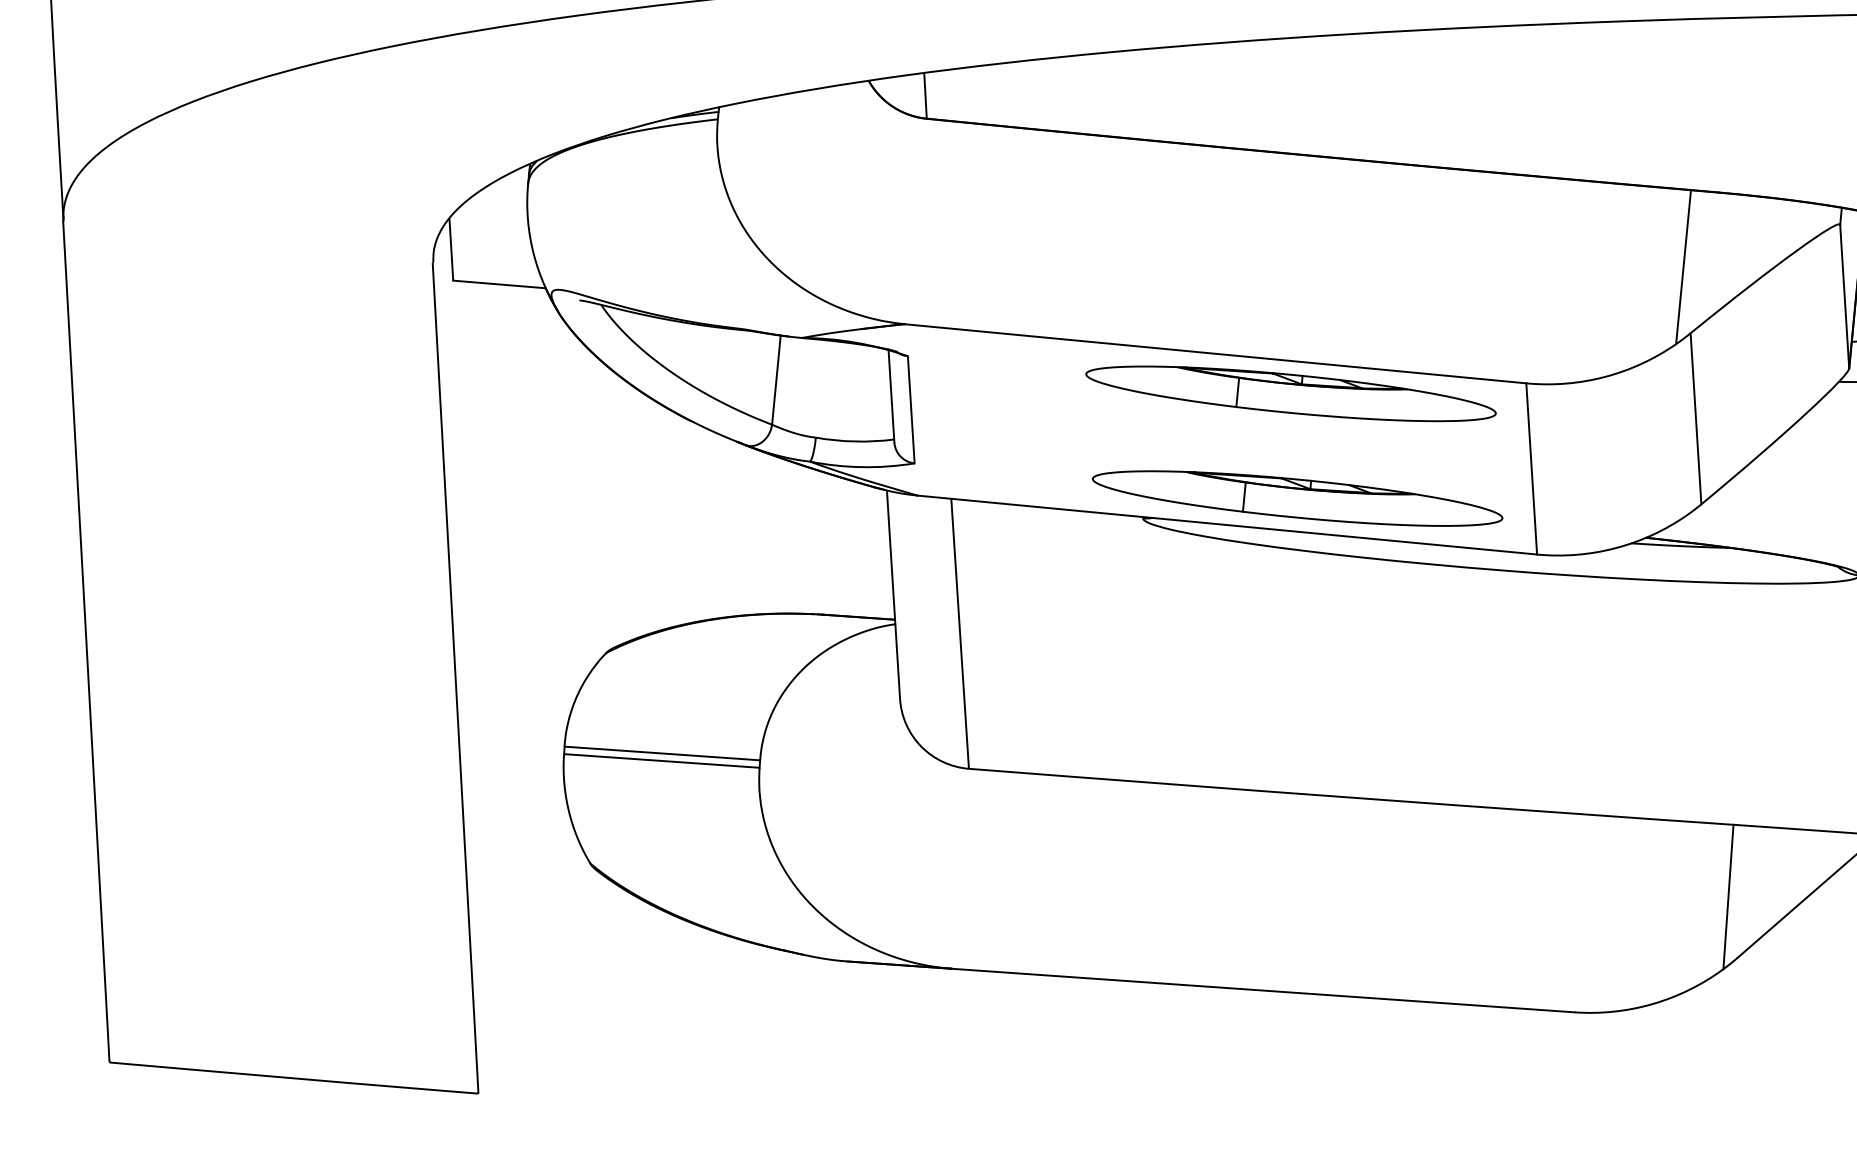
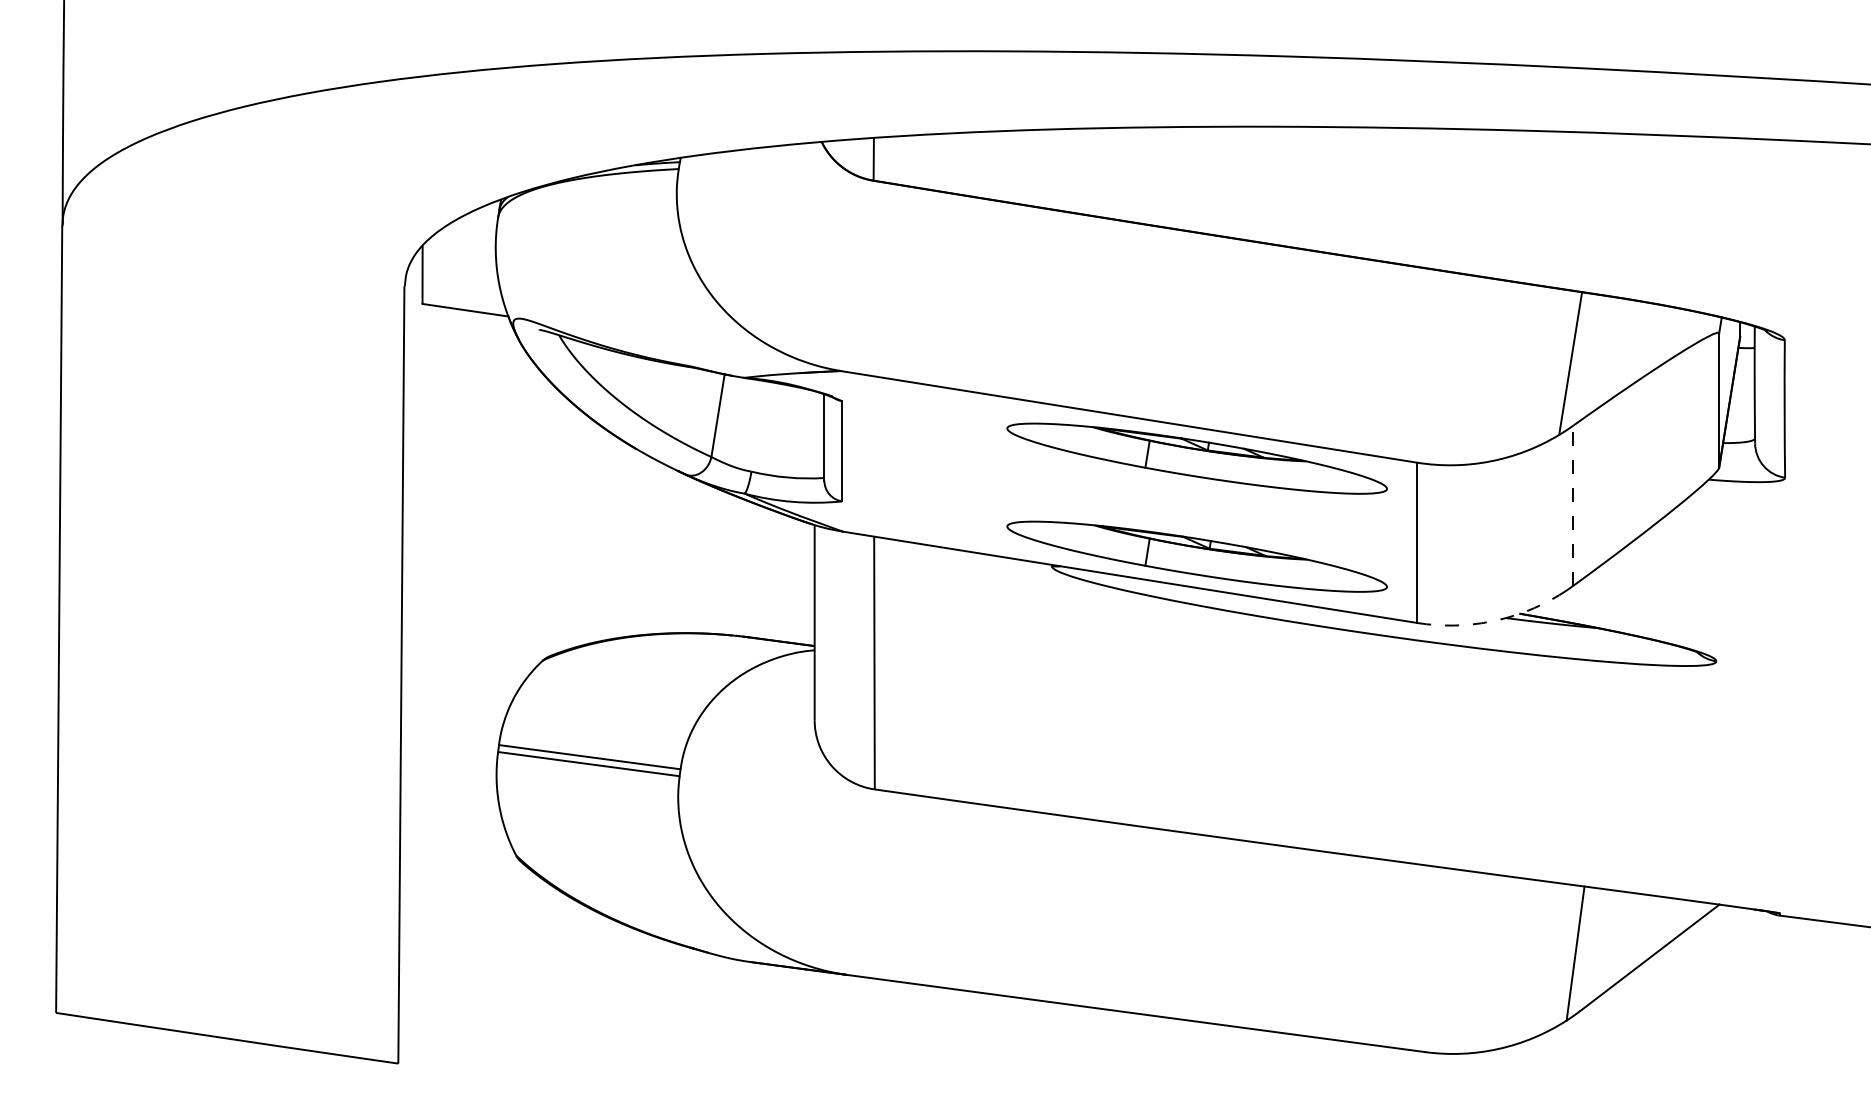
line: (1696, 418) -> (1573, 505), solid -> dashed
arc: (1615, 548) -> (1490, 621), solid -> dashed

